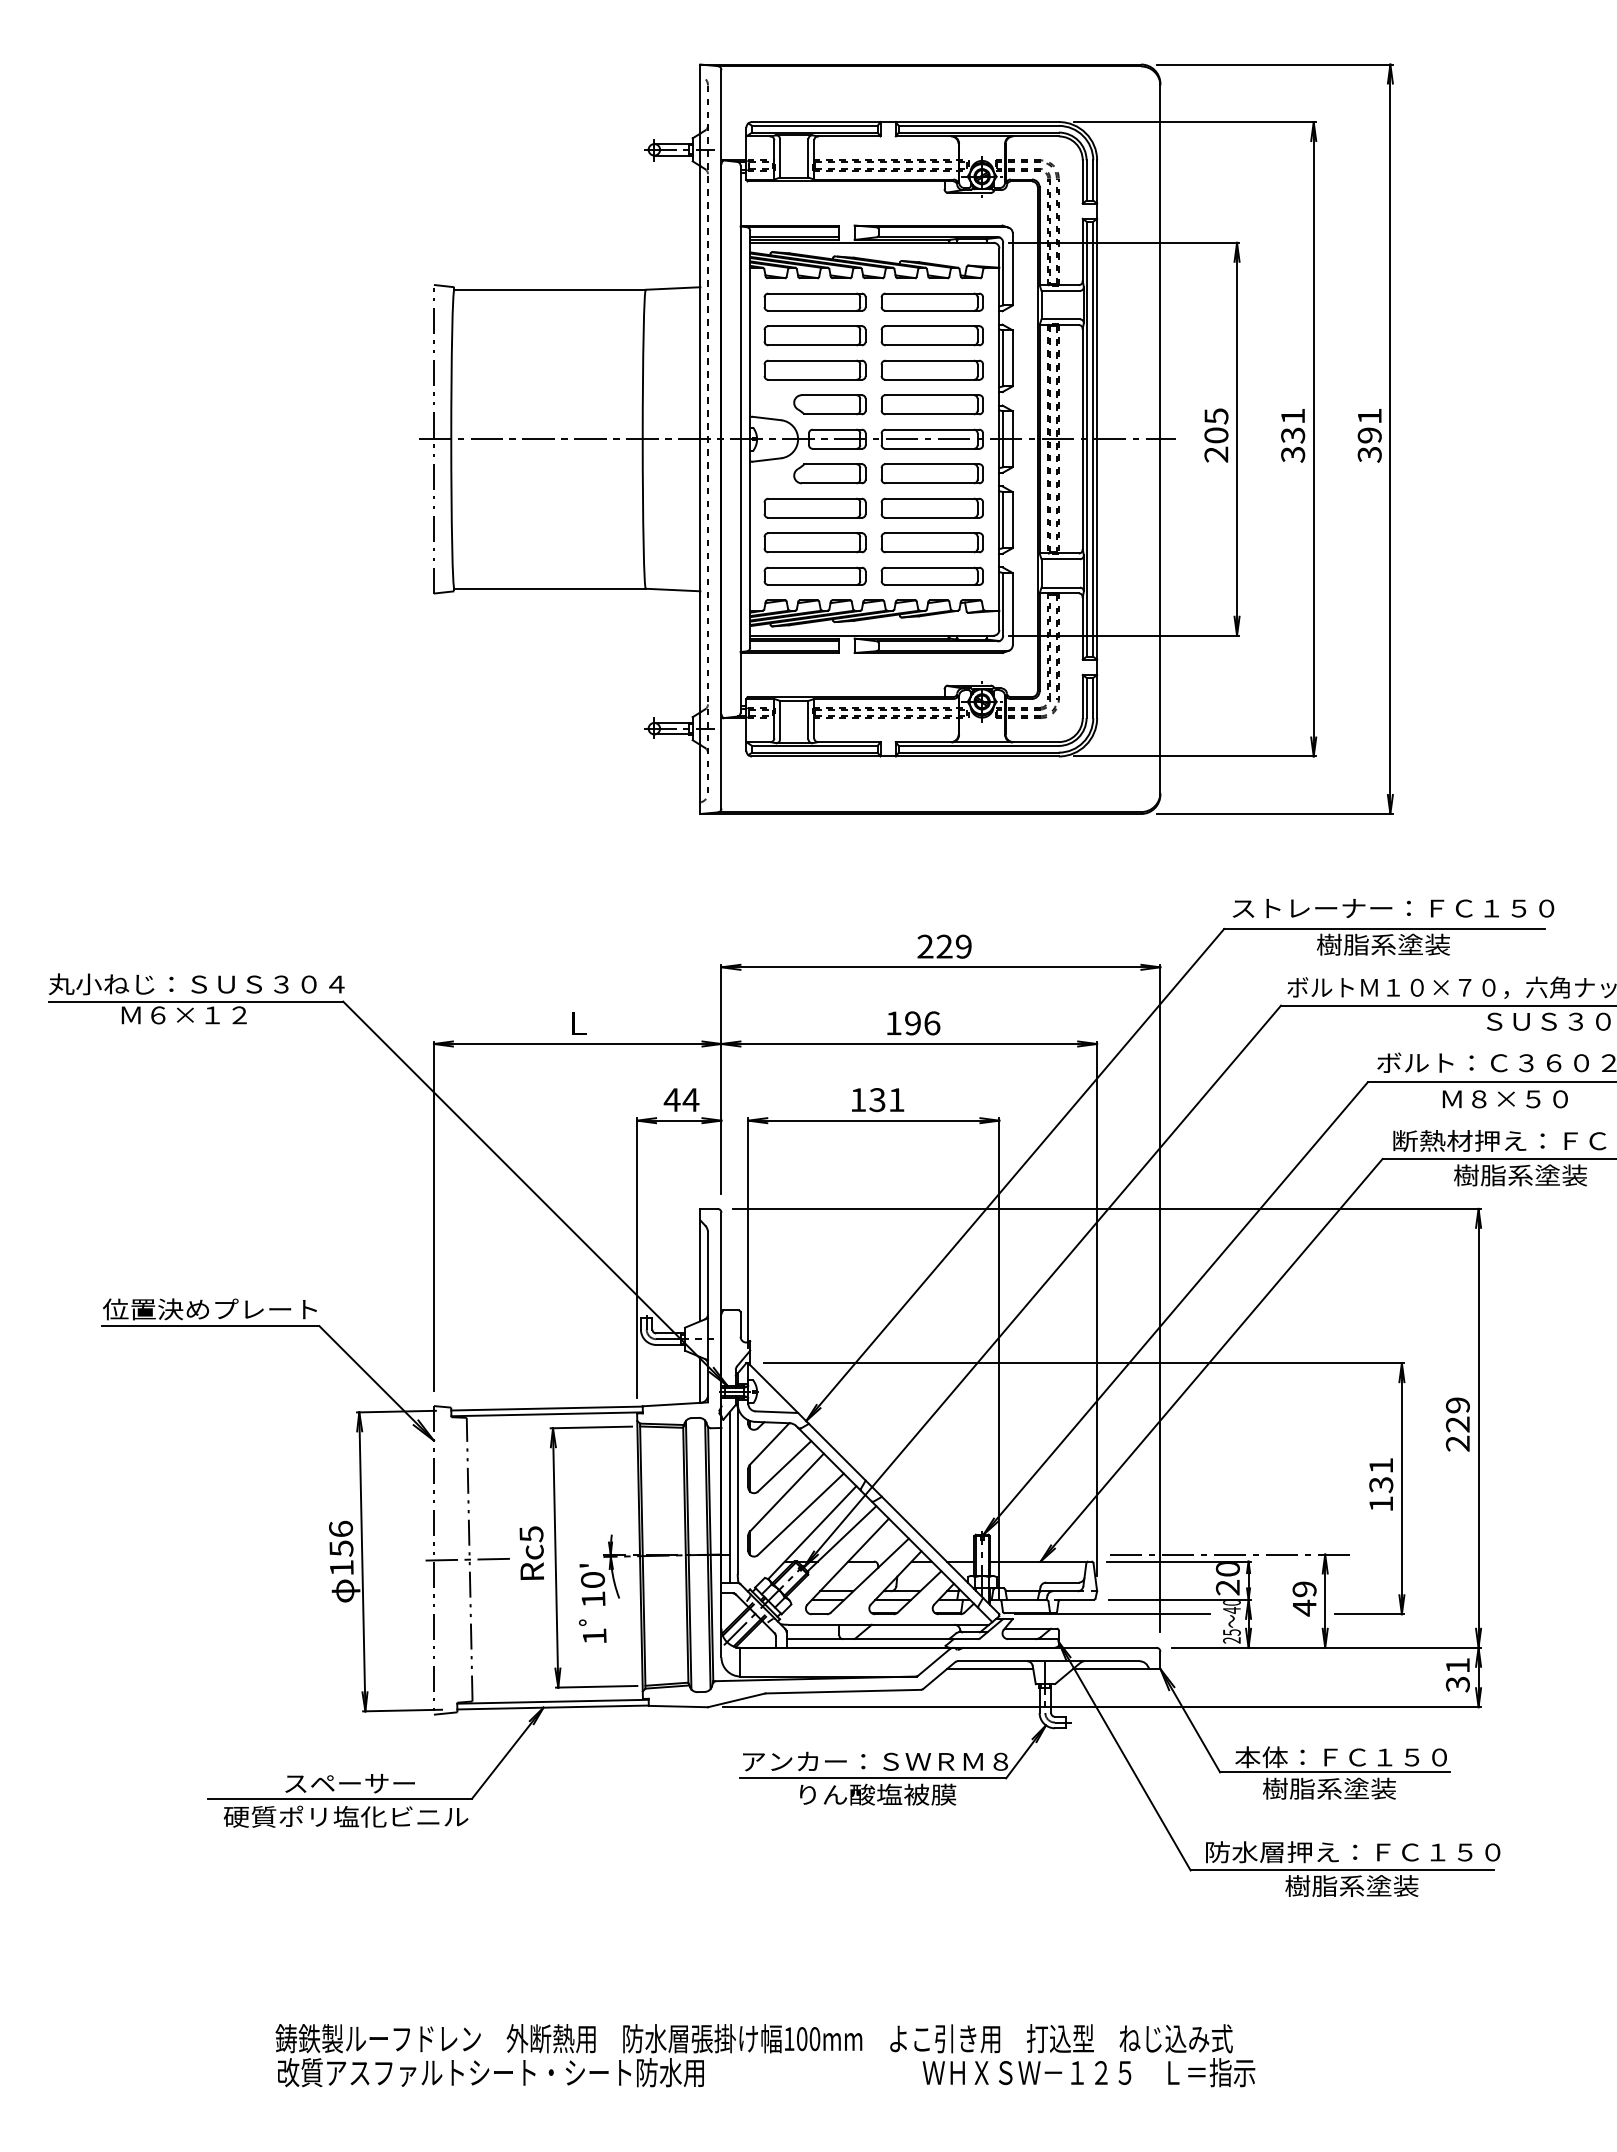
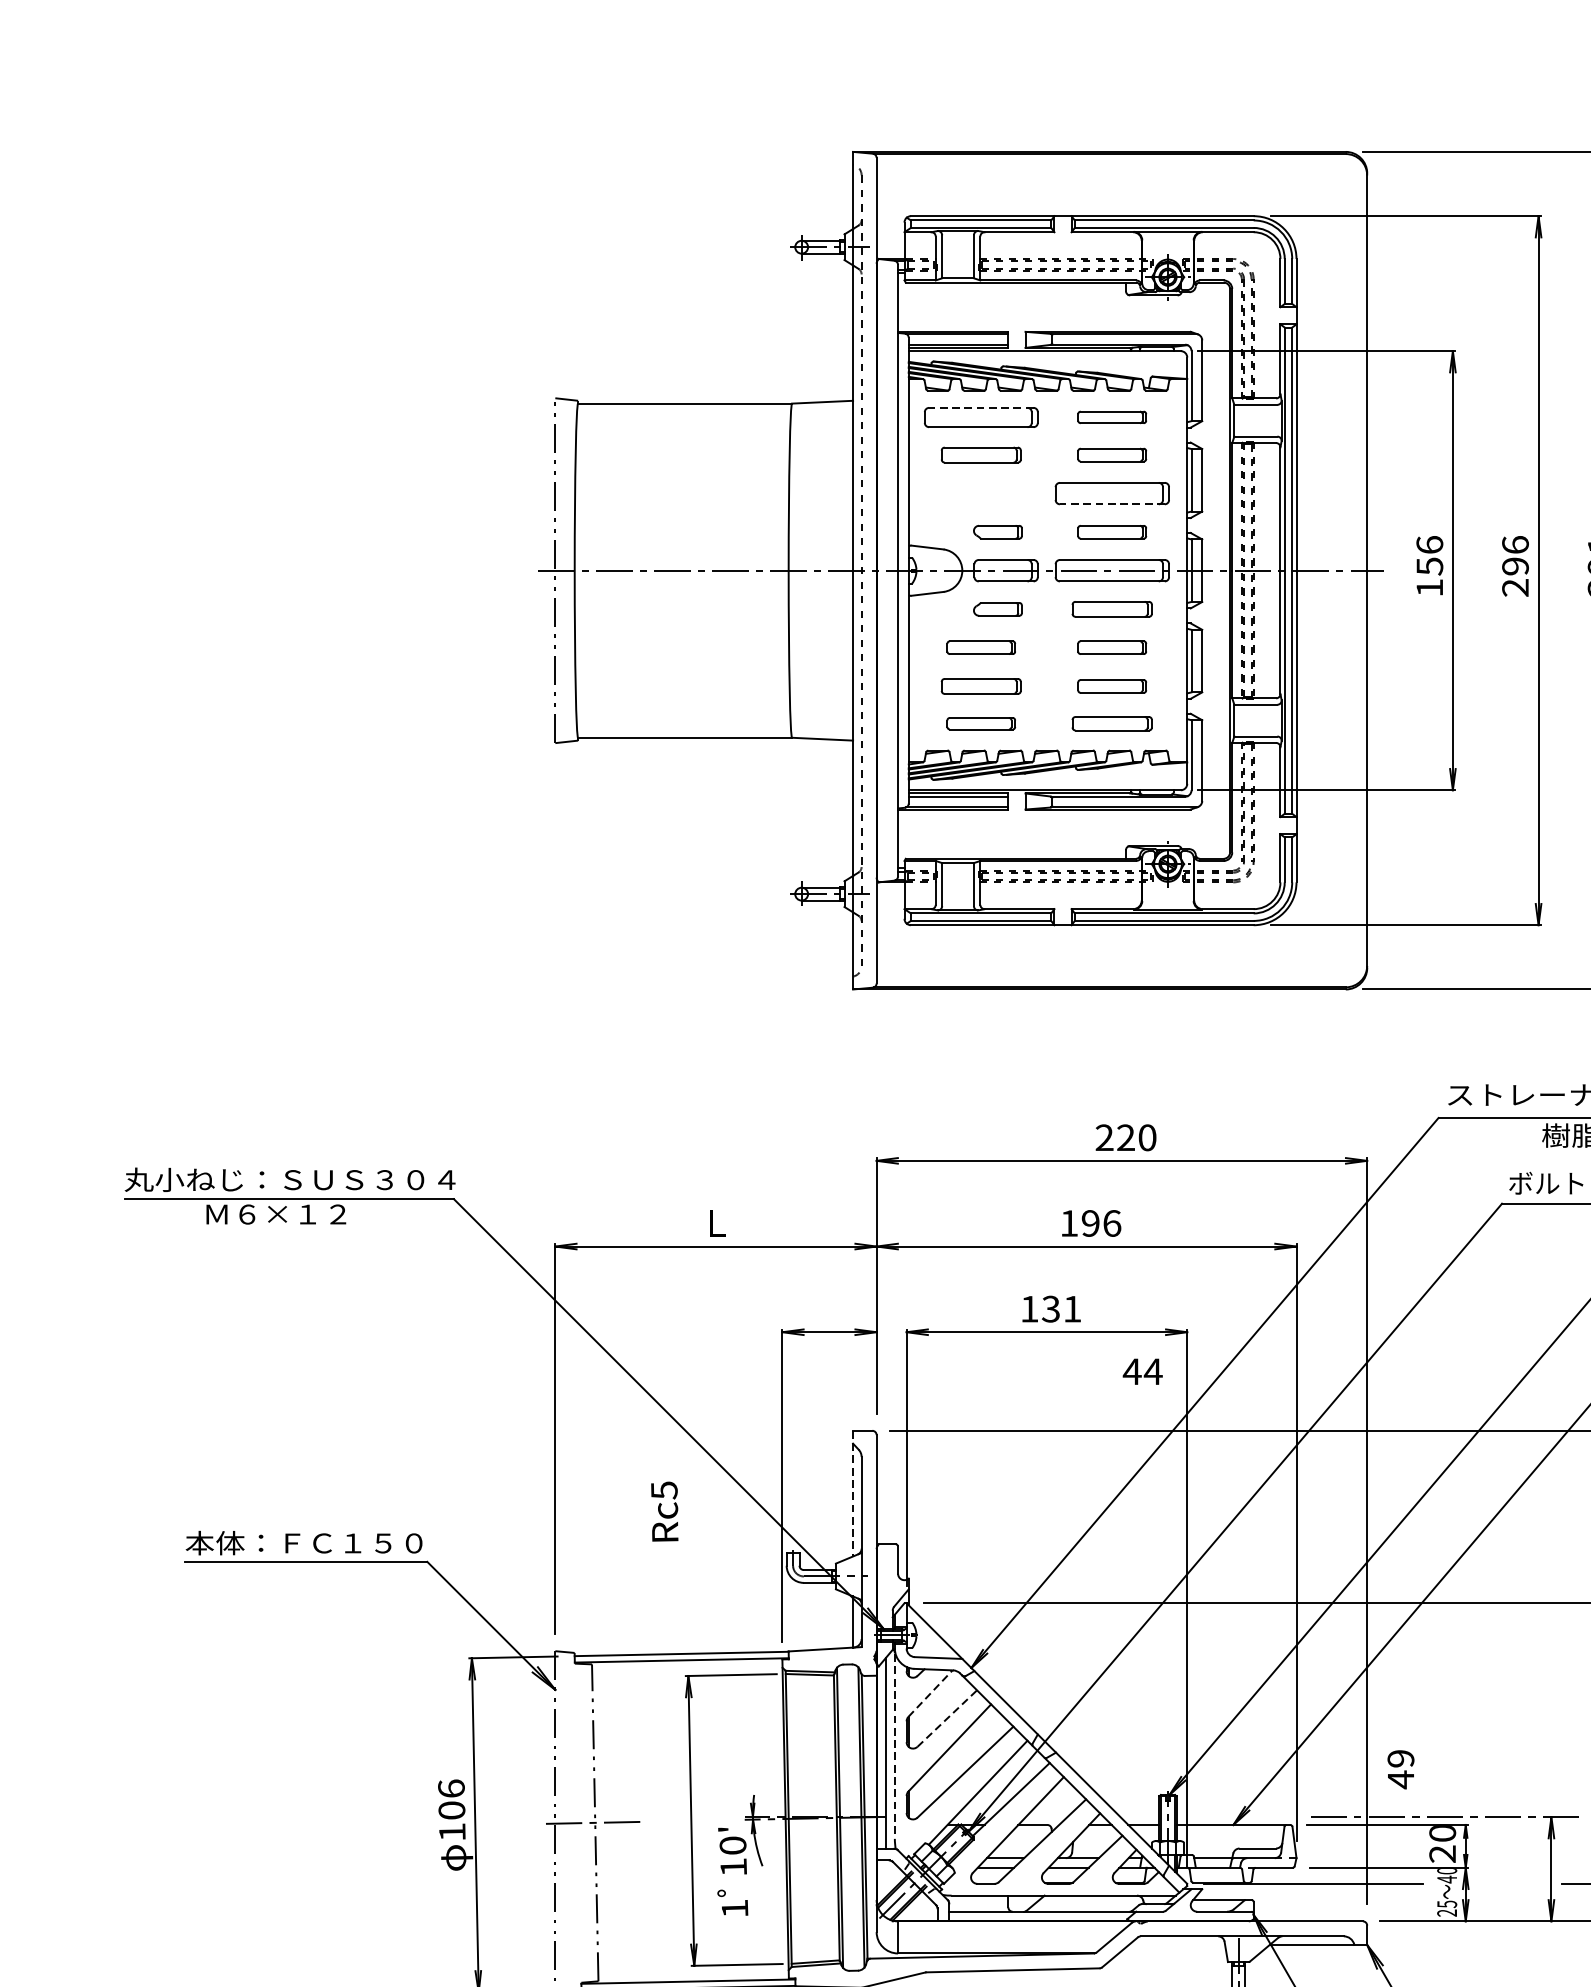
line: (815, 293) -> (981, 407), solid -> dashed
part: (931, 301) -> (1111, 416), size x0.6
part: (814, 335) -> (980, 454), size x0.7
part: (931, 335) -> (1111, 454), size x0.6
part: (814, 369) -> (980, 492), removed
line: (932, 379) -> (1112, 503), solid -> dashed
part: (829, 404) -> (997, 531), size x0.6
part: (931, 404) -> (1111, 531), size x0.6
text: (1216, 435) -> (1429, 566), 205 -> 156
text: (1293, 435) -> (1515, 566), 331 -> 296
part: (829, 473) -> (997, 608), size x0.6
part: (931, 473) -> (1111, 608), size x0.7
part: (814, 507) -> (980, 646), size x0.6
part: (931, 507) -> (1111, 646), size x0.6
part: (814, 542) -> (980, 686), size x0.7
part: (931, 542) -> (1111, 686), size x0.6
part: (814, 575) -> (980, 722), size x0.6
part: (931, 575) -> (1111, 722), size x0.7
text: (963, 946) -> (1147, 1137), 229 -> 220
text: (681, 1099) -> (1142, 1371), moved
line: (700, 1265) -> (853, 1494), solid -> dashed
text: (209, 1309) -> (304, 1543), 位置決めプレート -> 本体：ＦＣ１５０
line: (769, 1444) -> (930, 1694), solid -> dashed
line: (784, 1466) -> (947, 1718), solid -> dashed
line: (737, 1486) -> (894, 1741), solid -> dashed
text: (341, 1548) -> (452, 1810), 156 -> 106
text: (531, 1552) -> (664, 1510), moved
text: (1304, 1598) -> (1400, 1769), moved
line: (990, 1668) -> (1177, 1944), removed

